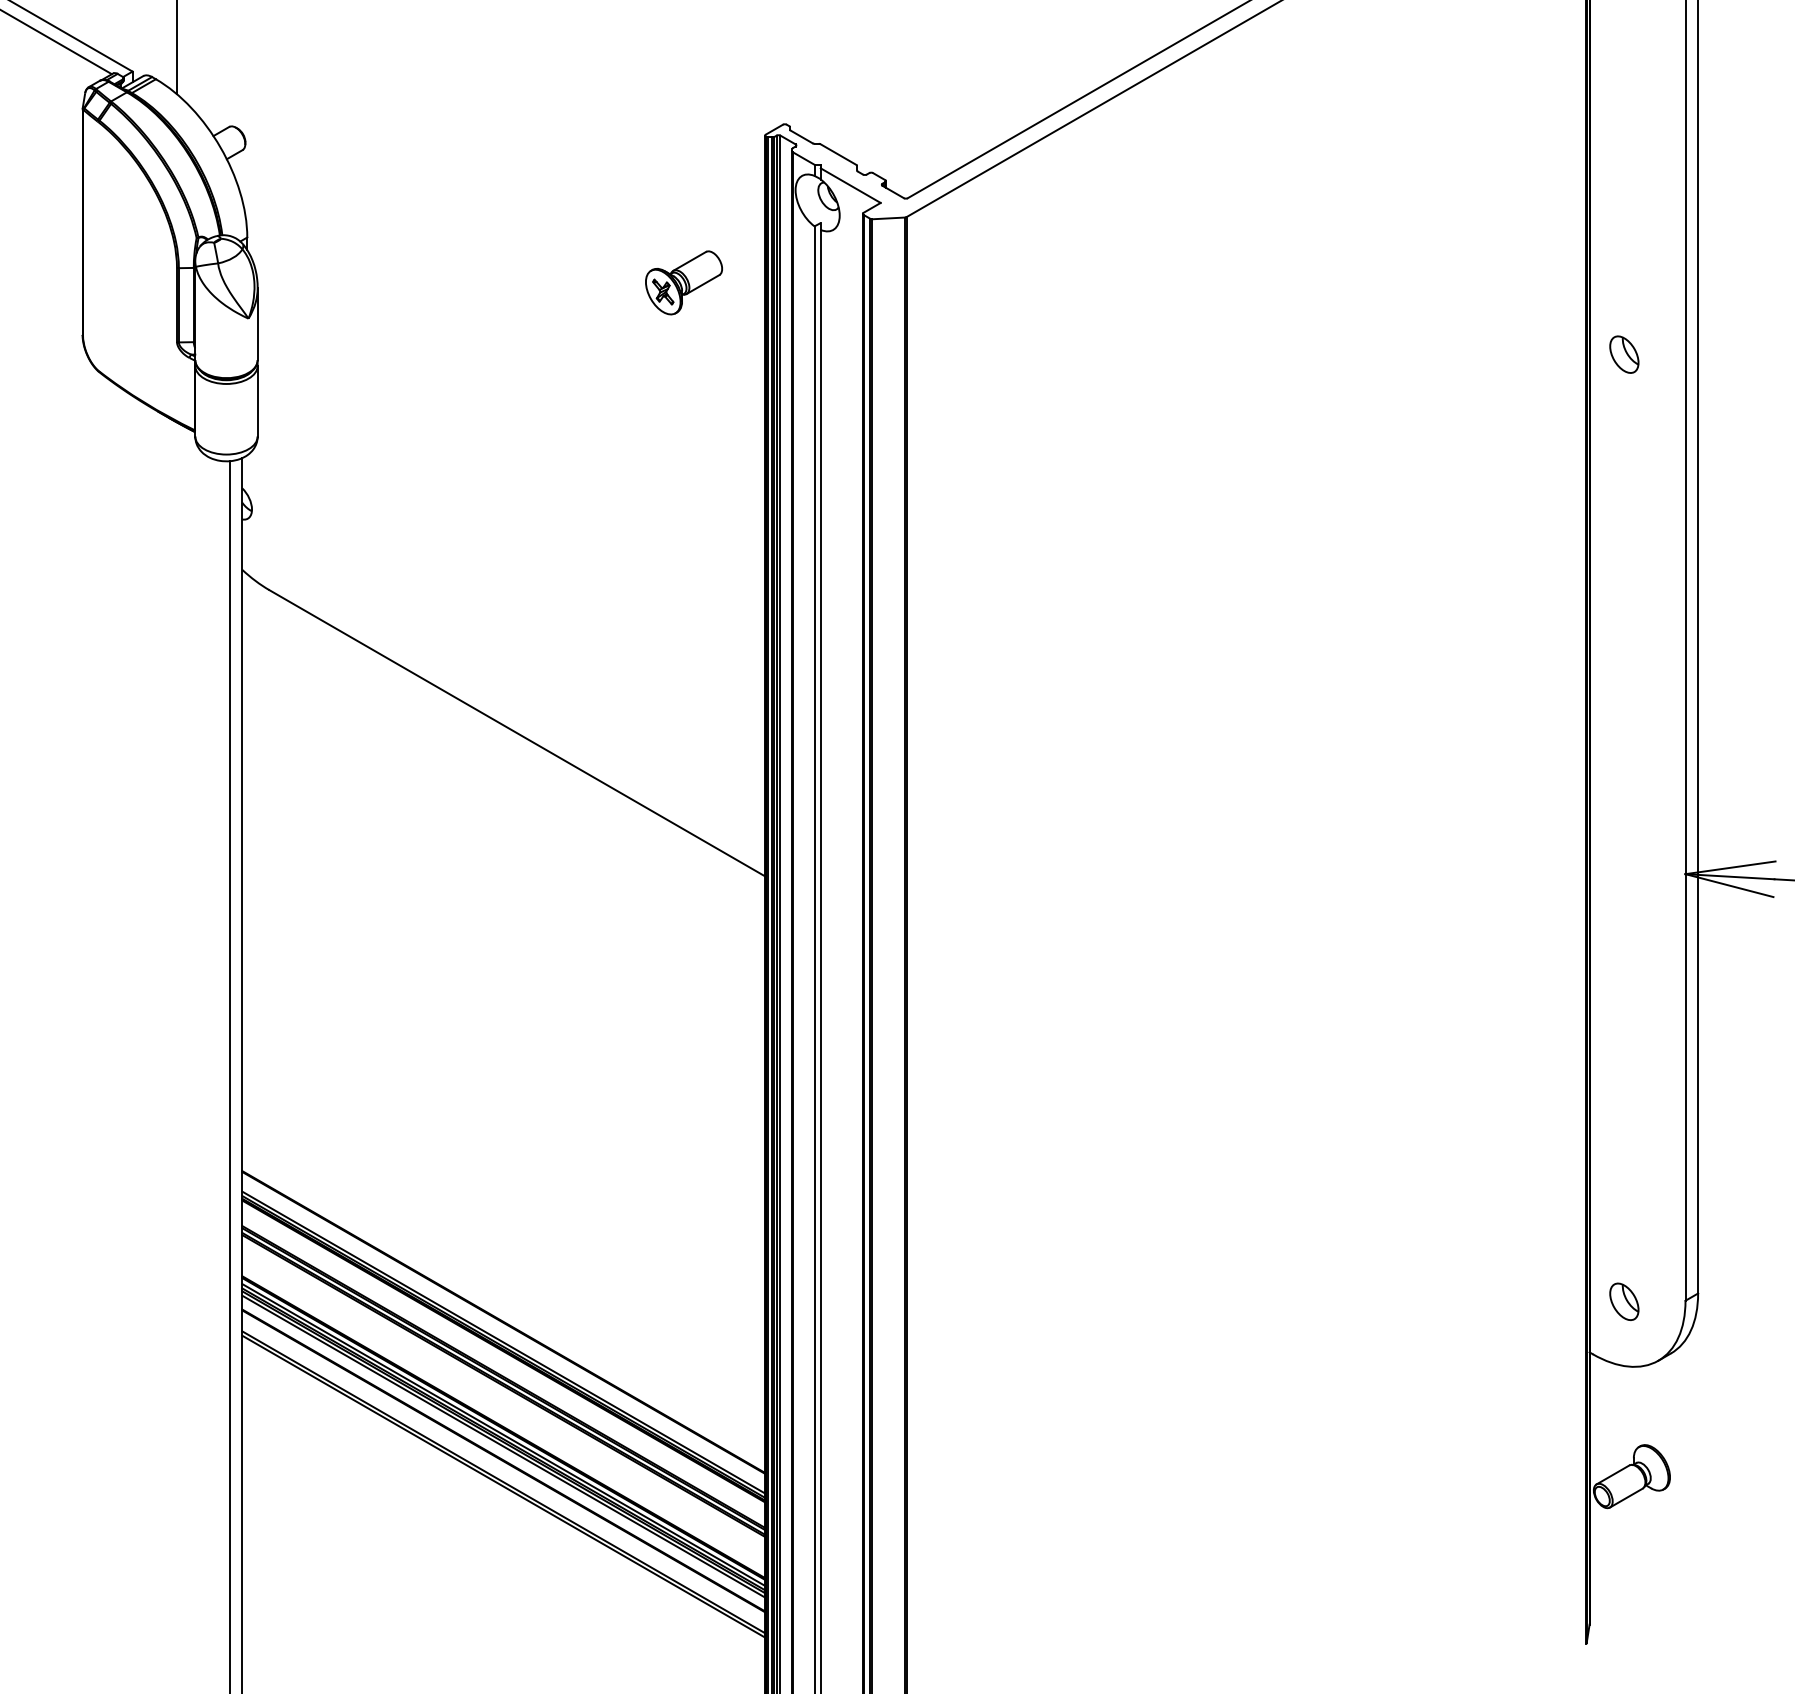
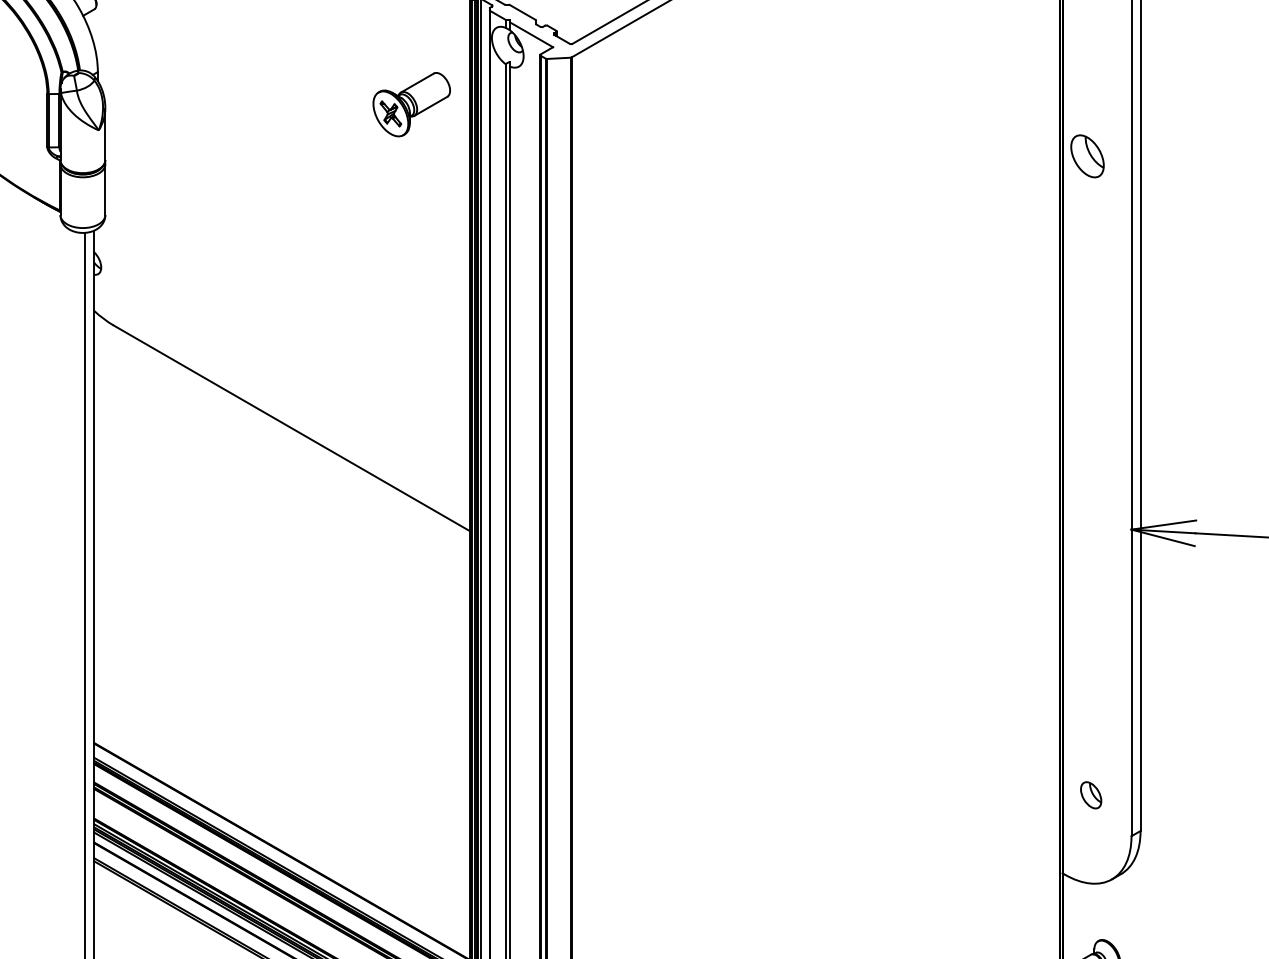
part: (683, 282) -> (411, 104), size x1.4
part: (1624, 354) -> (1087, 156), size x1.6
part: (1624, 1301) -> (1091, 795), moved

